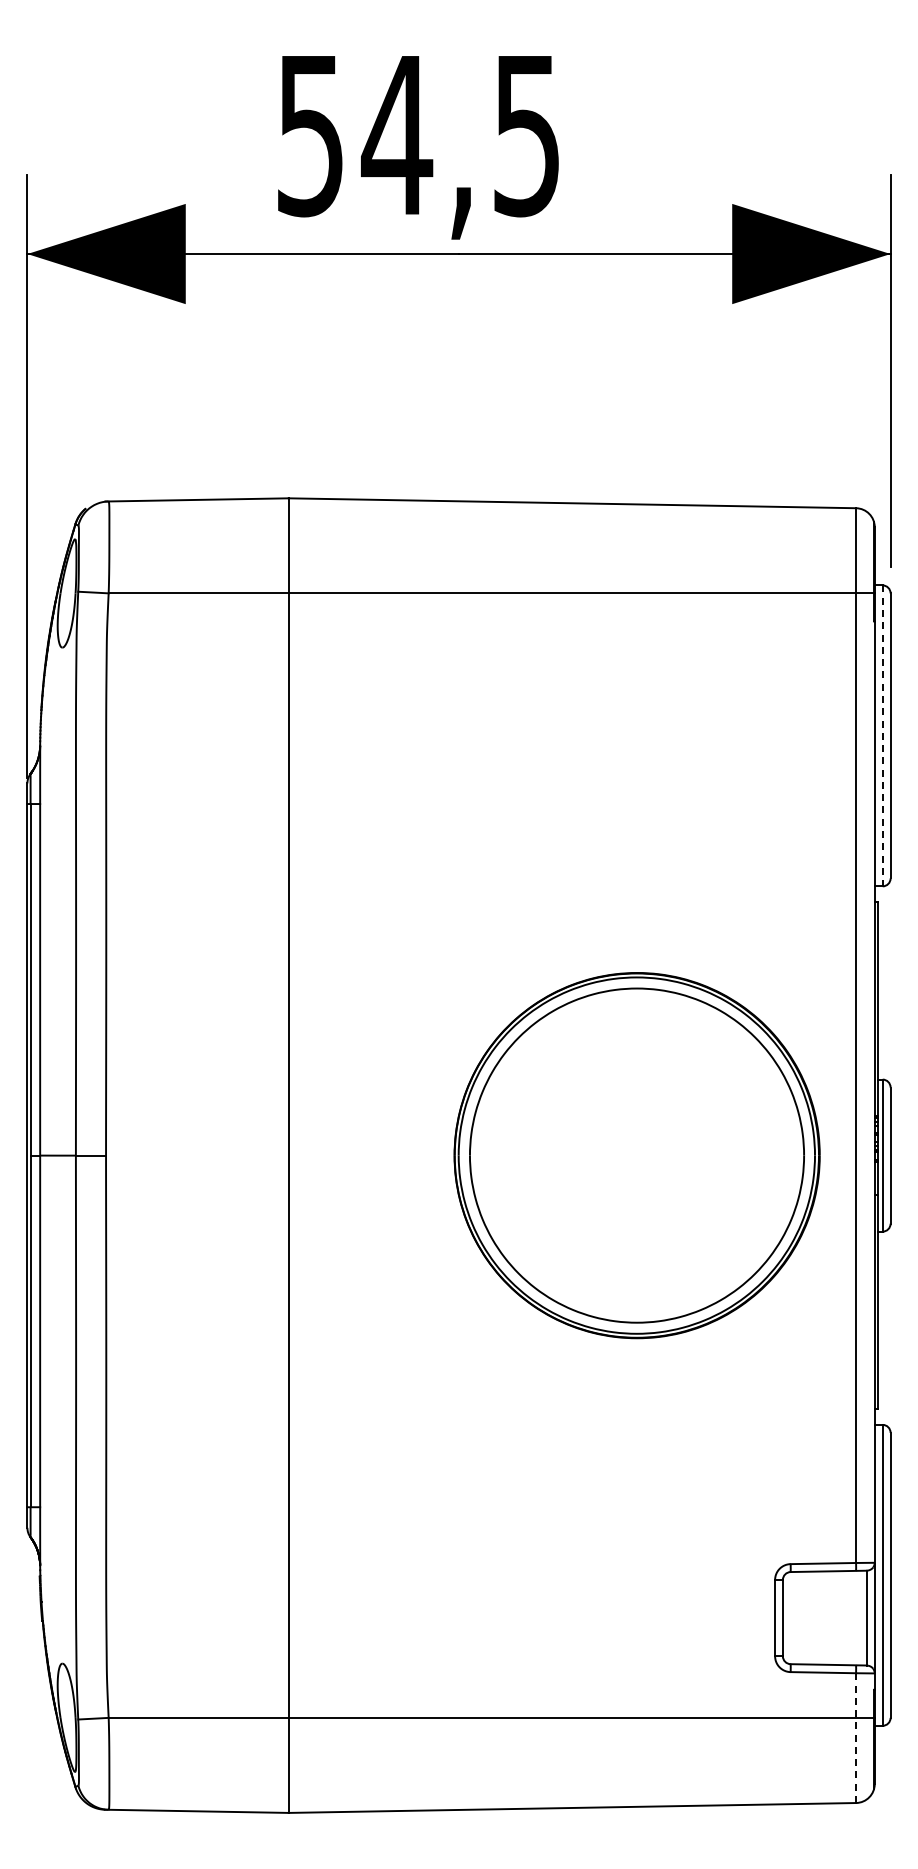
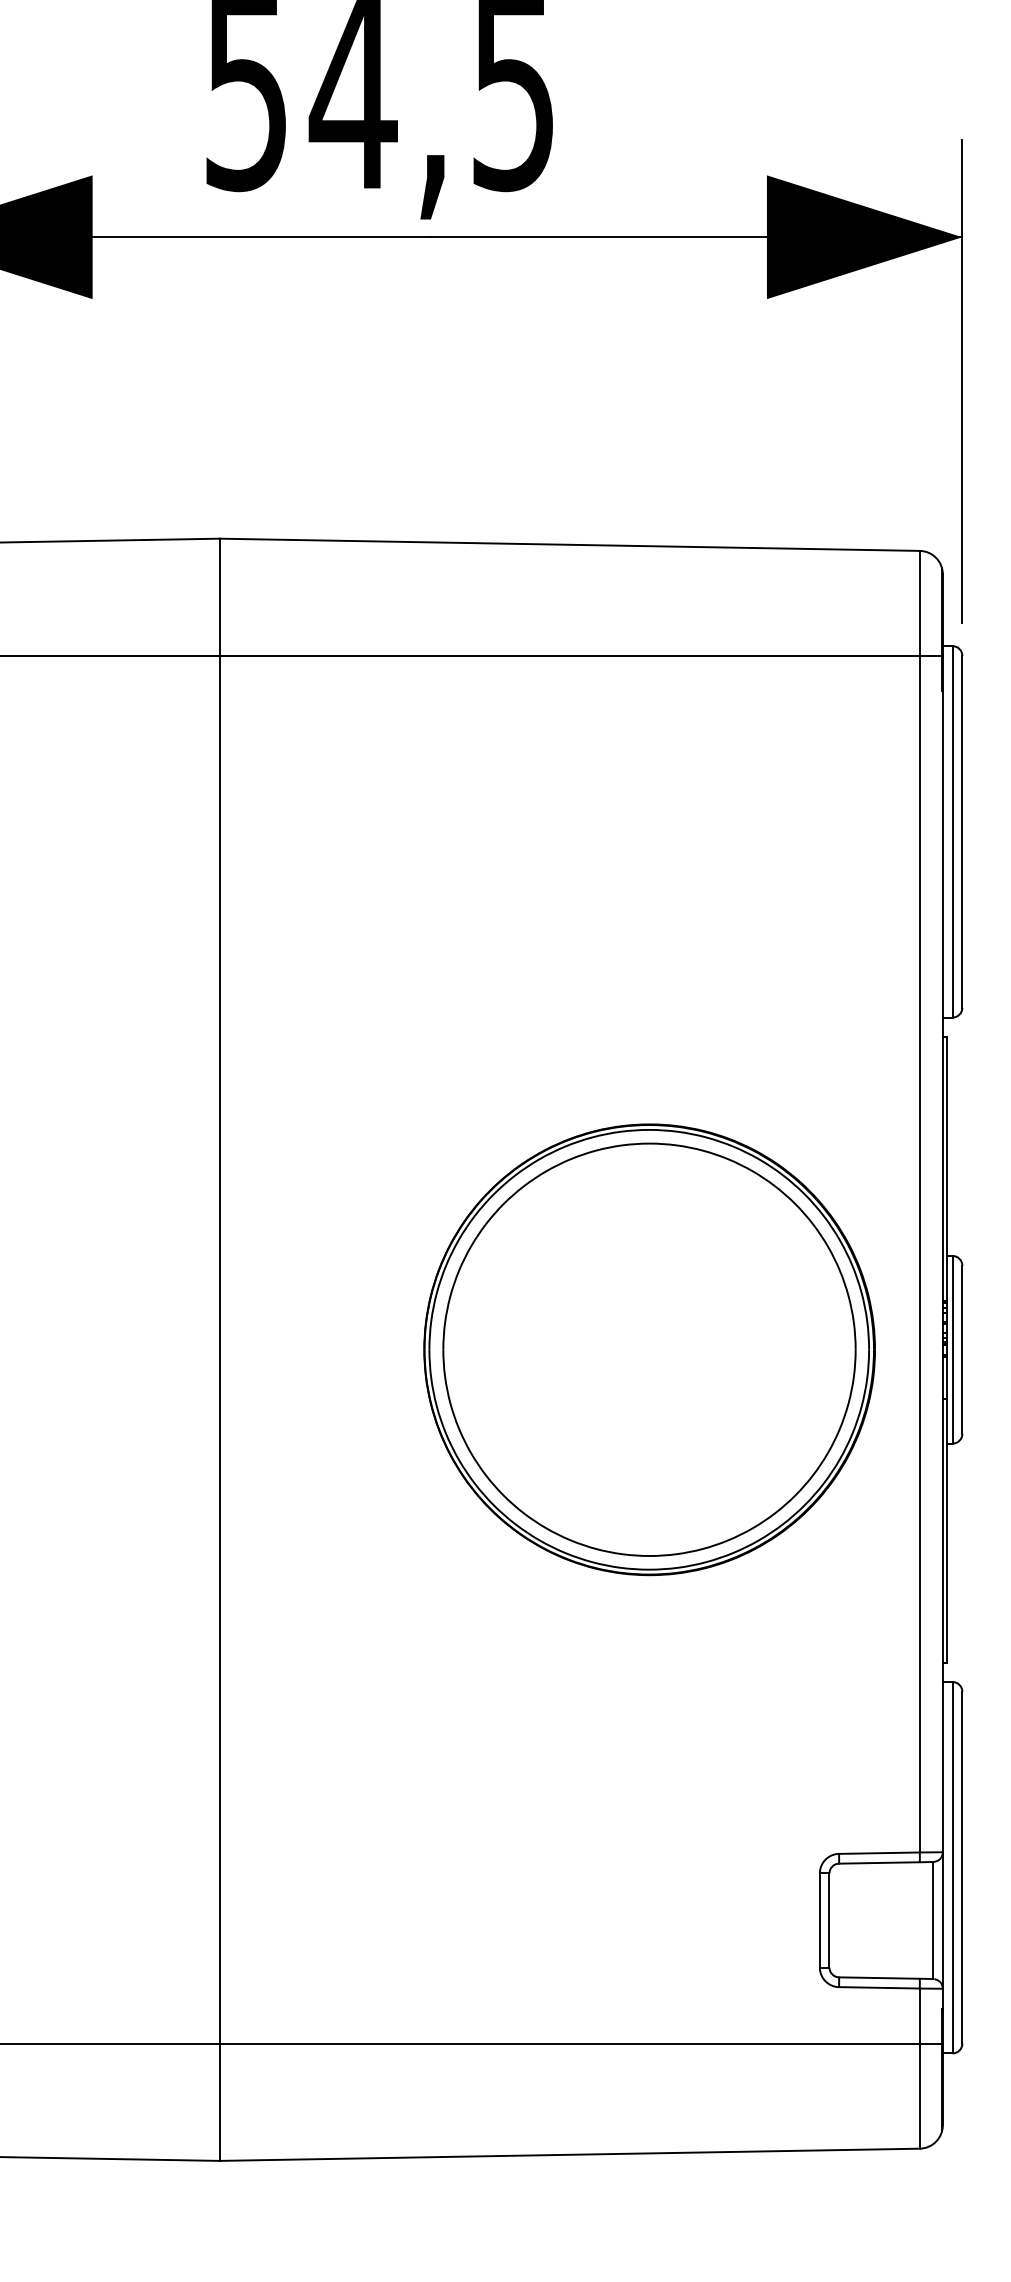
line: (882, 736) -> (952, 832), dashed -> solid
line: (856, 1738) -> (920, 2069), dashed -> solid

